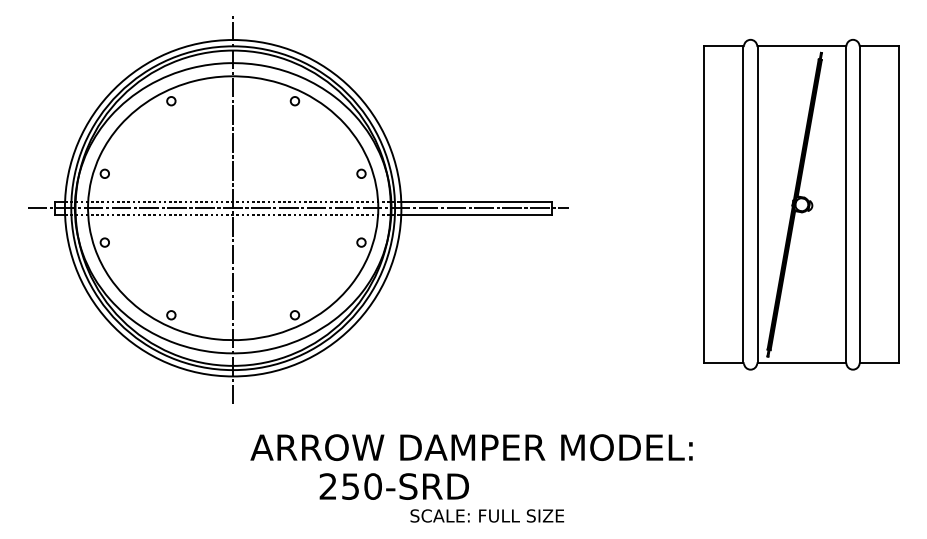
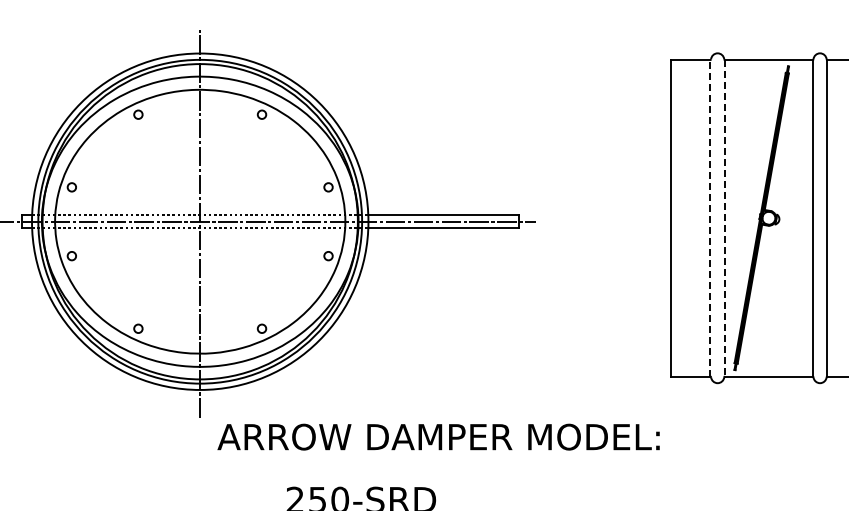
line: (743, 204) -> (710, 218), solid -> dashed
line: (757, 205) -> (724, 219), solid -> dashed
text: (471, 447) -> (438, 437), moved

